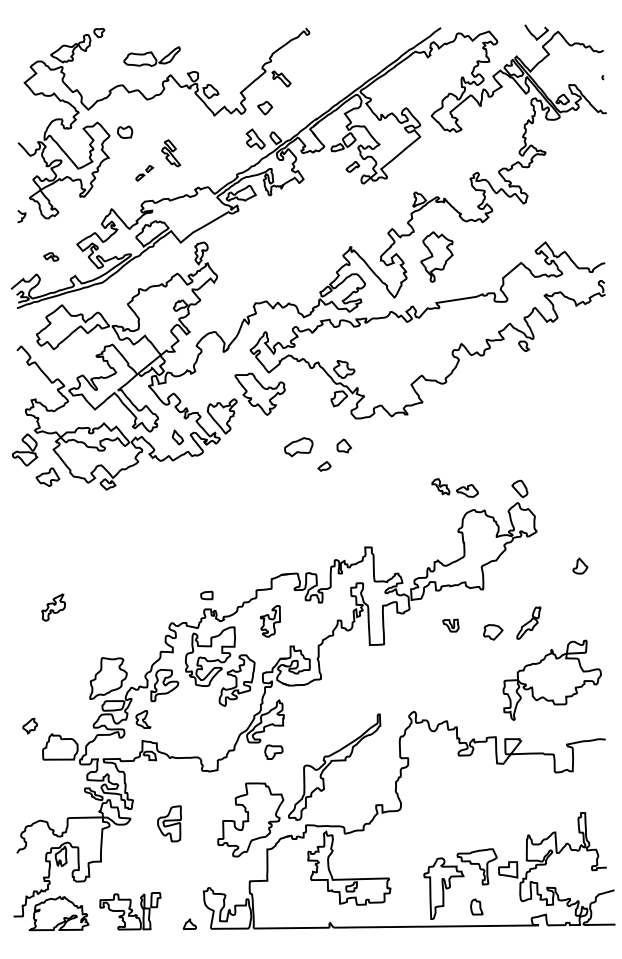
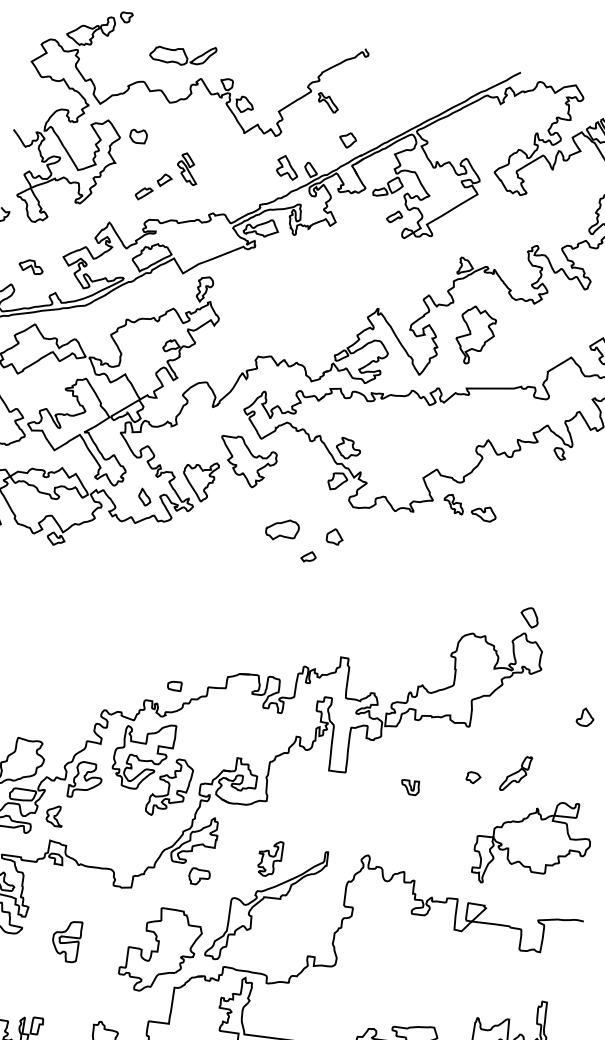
part: (265, 107) -> (348, 139), moved
part: (144, 173) -> (153, 187), size x1.67
part: (51, 256) -> (31, 266), size x1.43
part: (454, 487) -> (469, 507), moved
part: (206, 595) -> (174, 685), moved
part: (270, 621) -> (270, 858), moved
part: (450, 625) -> (409, 787), moved
part: (493, 631) -> (473, 777), size x0.62

